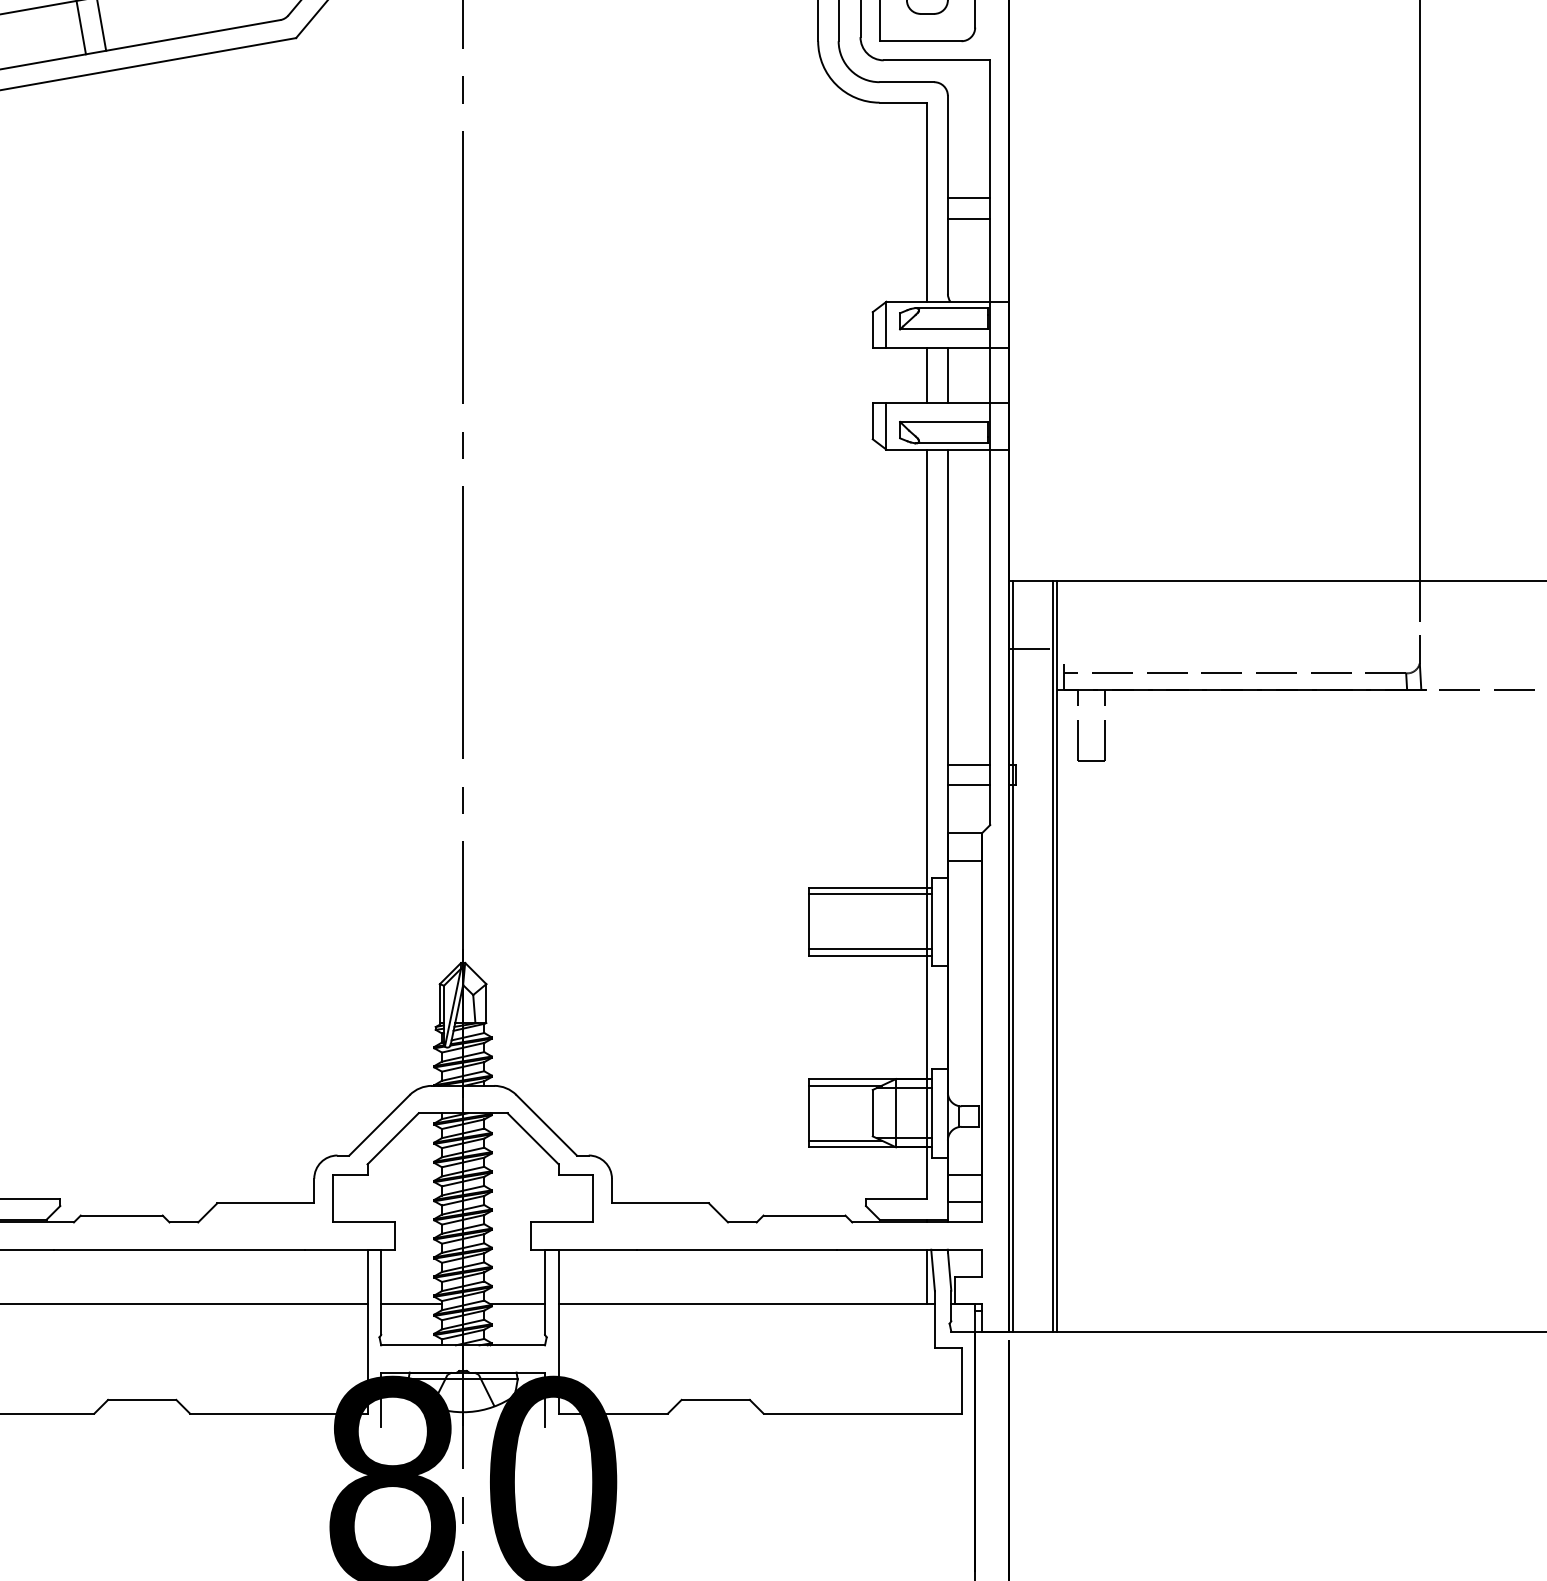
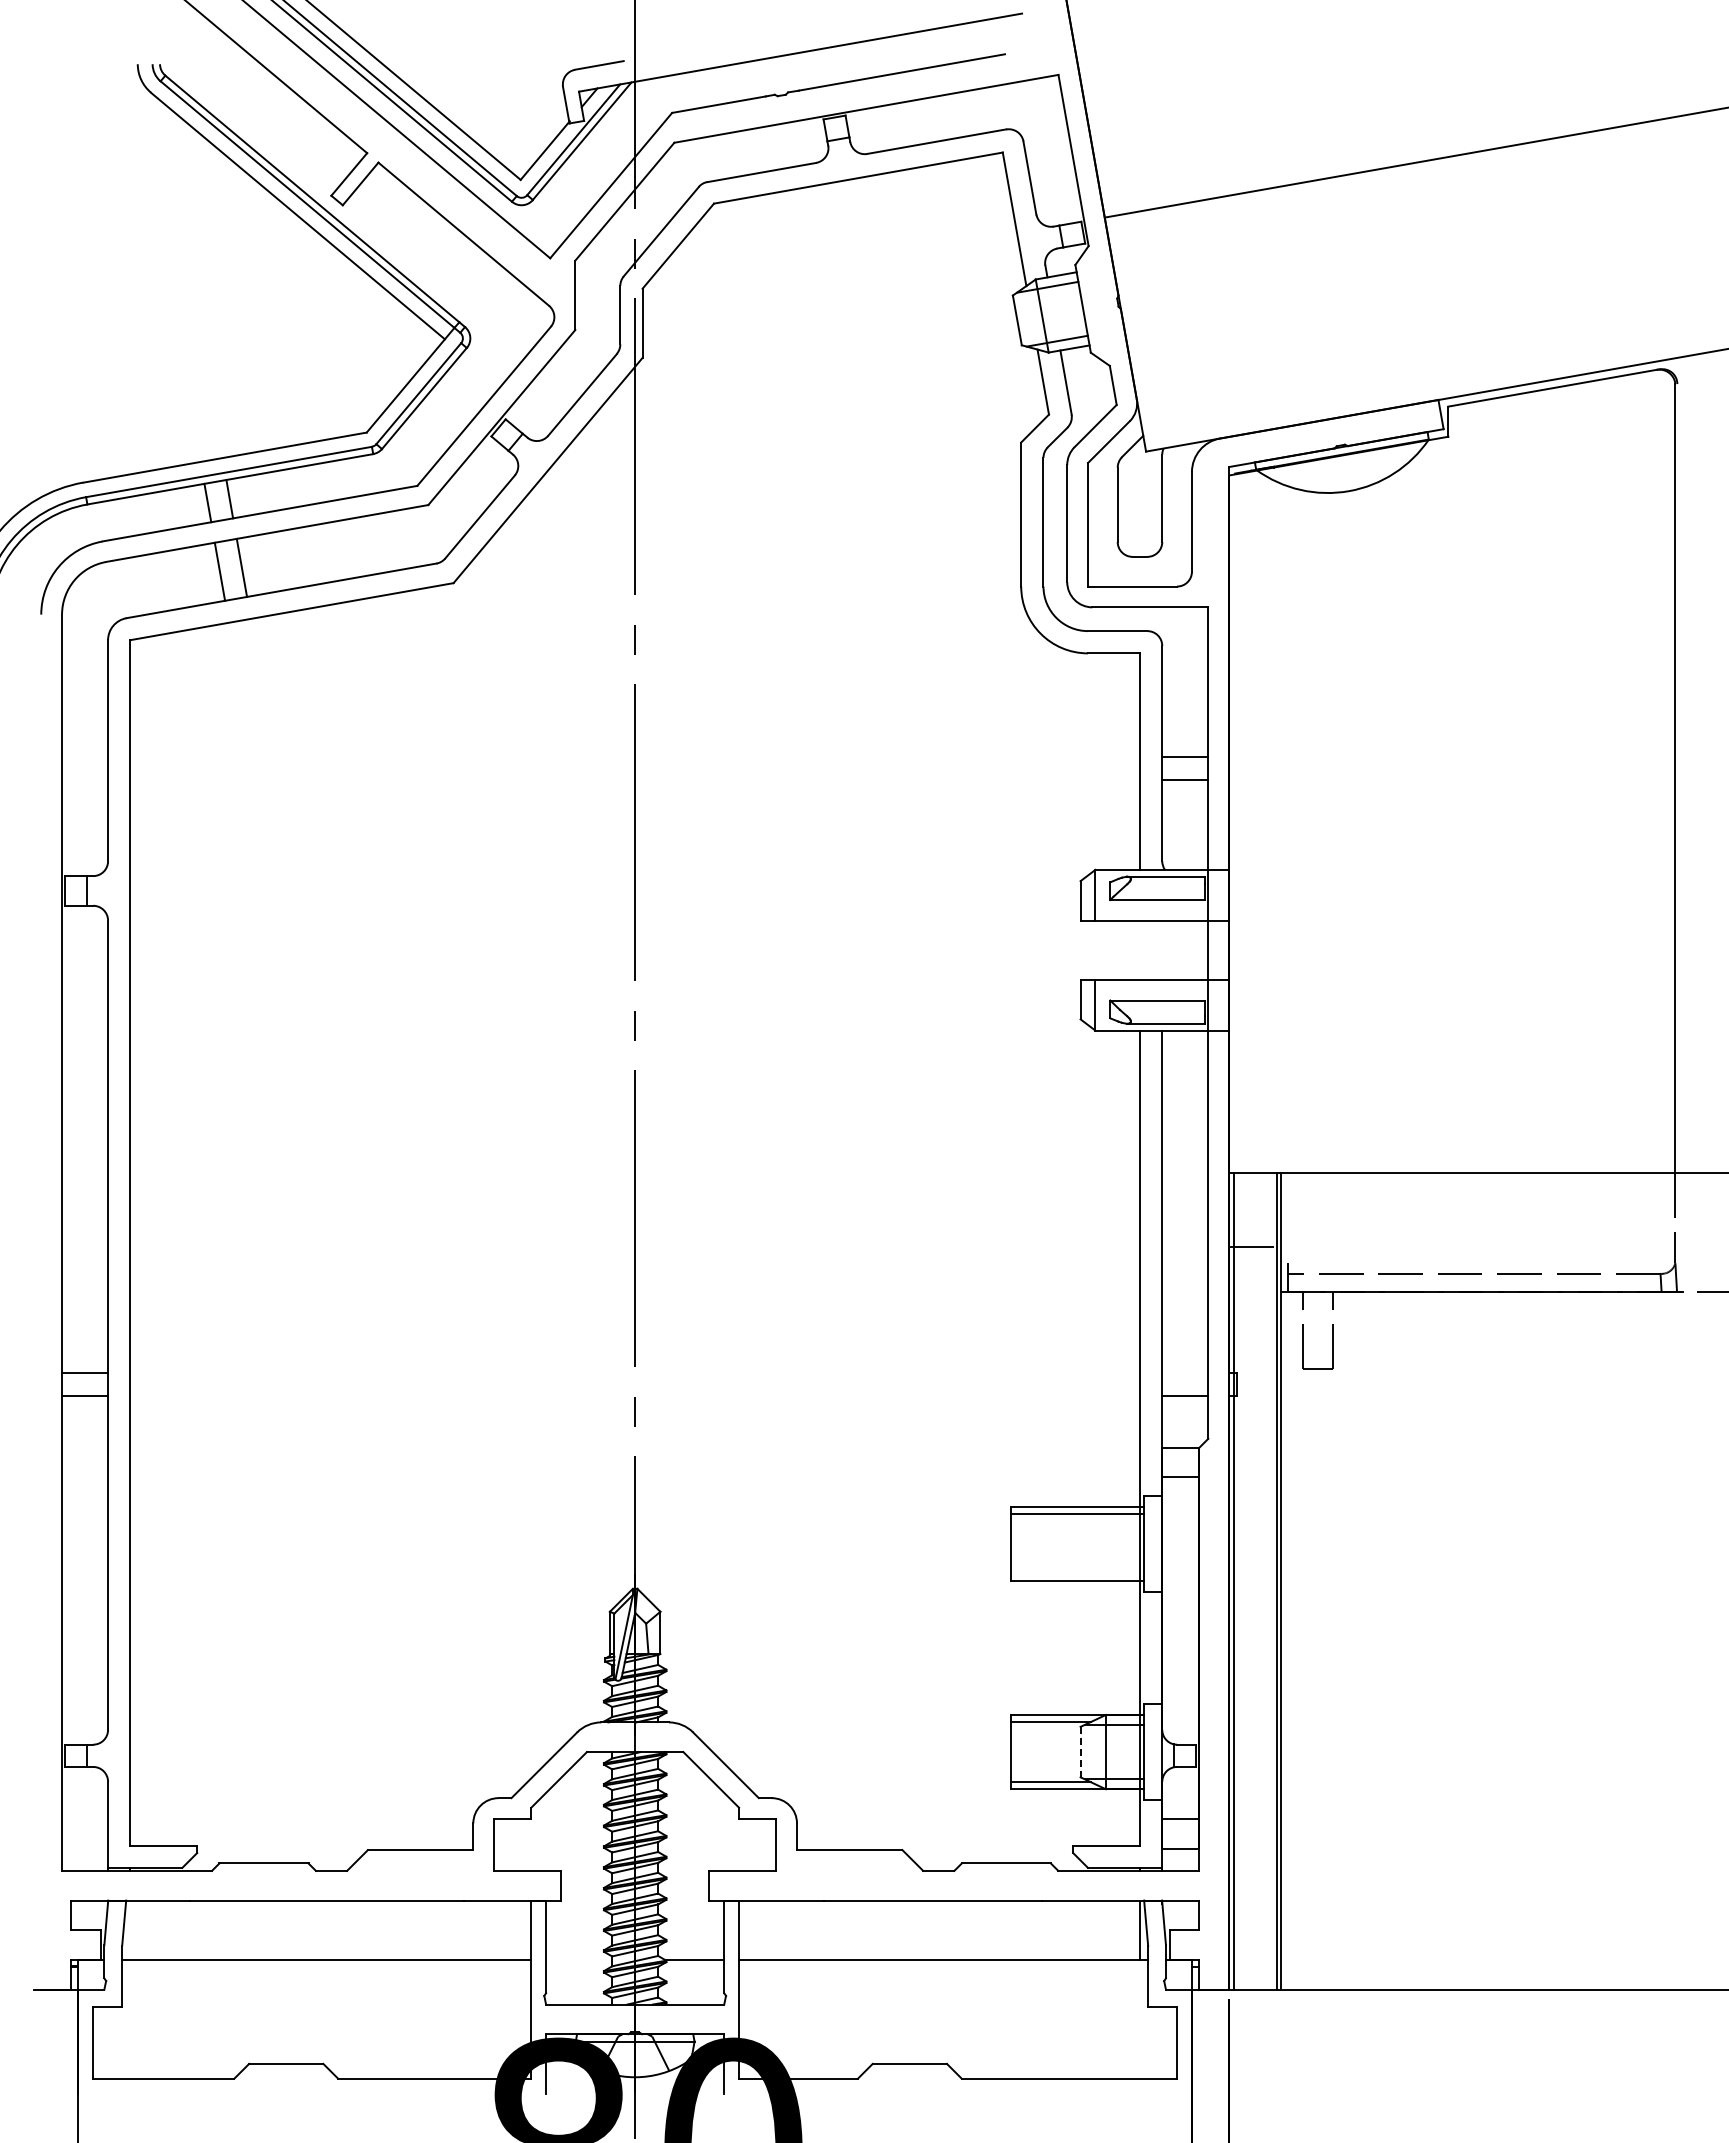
line: (926, 375) -> (1139, 950), removed
line: (948, 375) -> (1162, 950), removed
line: (969, 764) -> (1185, 1373), removed
line: (869, 949) -> (1077, 1574), removed
line: (872, 1113) -> (1080, 1752), solid -> dashed
line: (411, 1303) -> (579, 1959), removed

